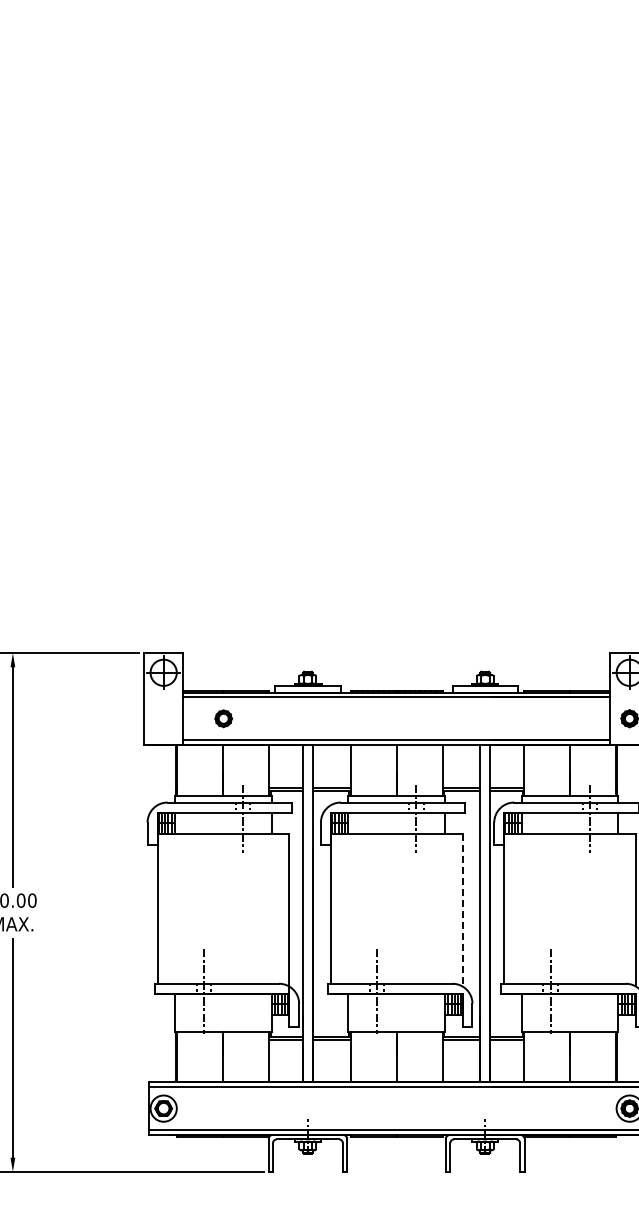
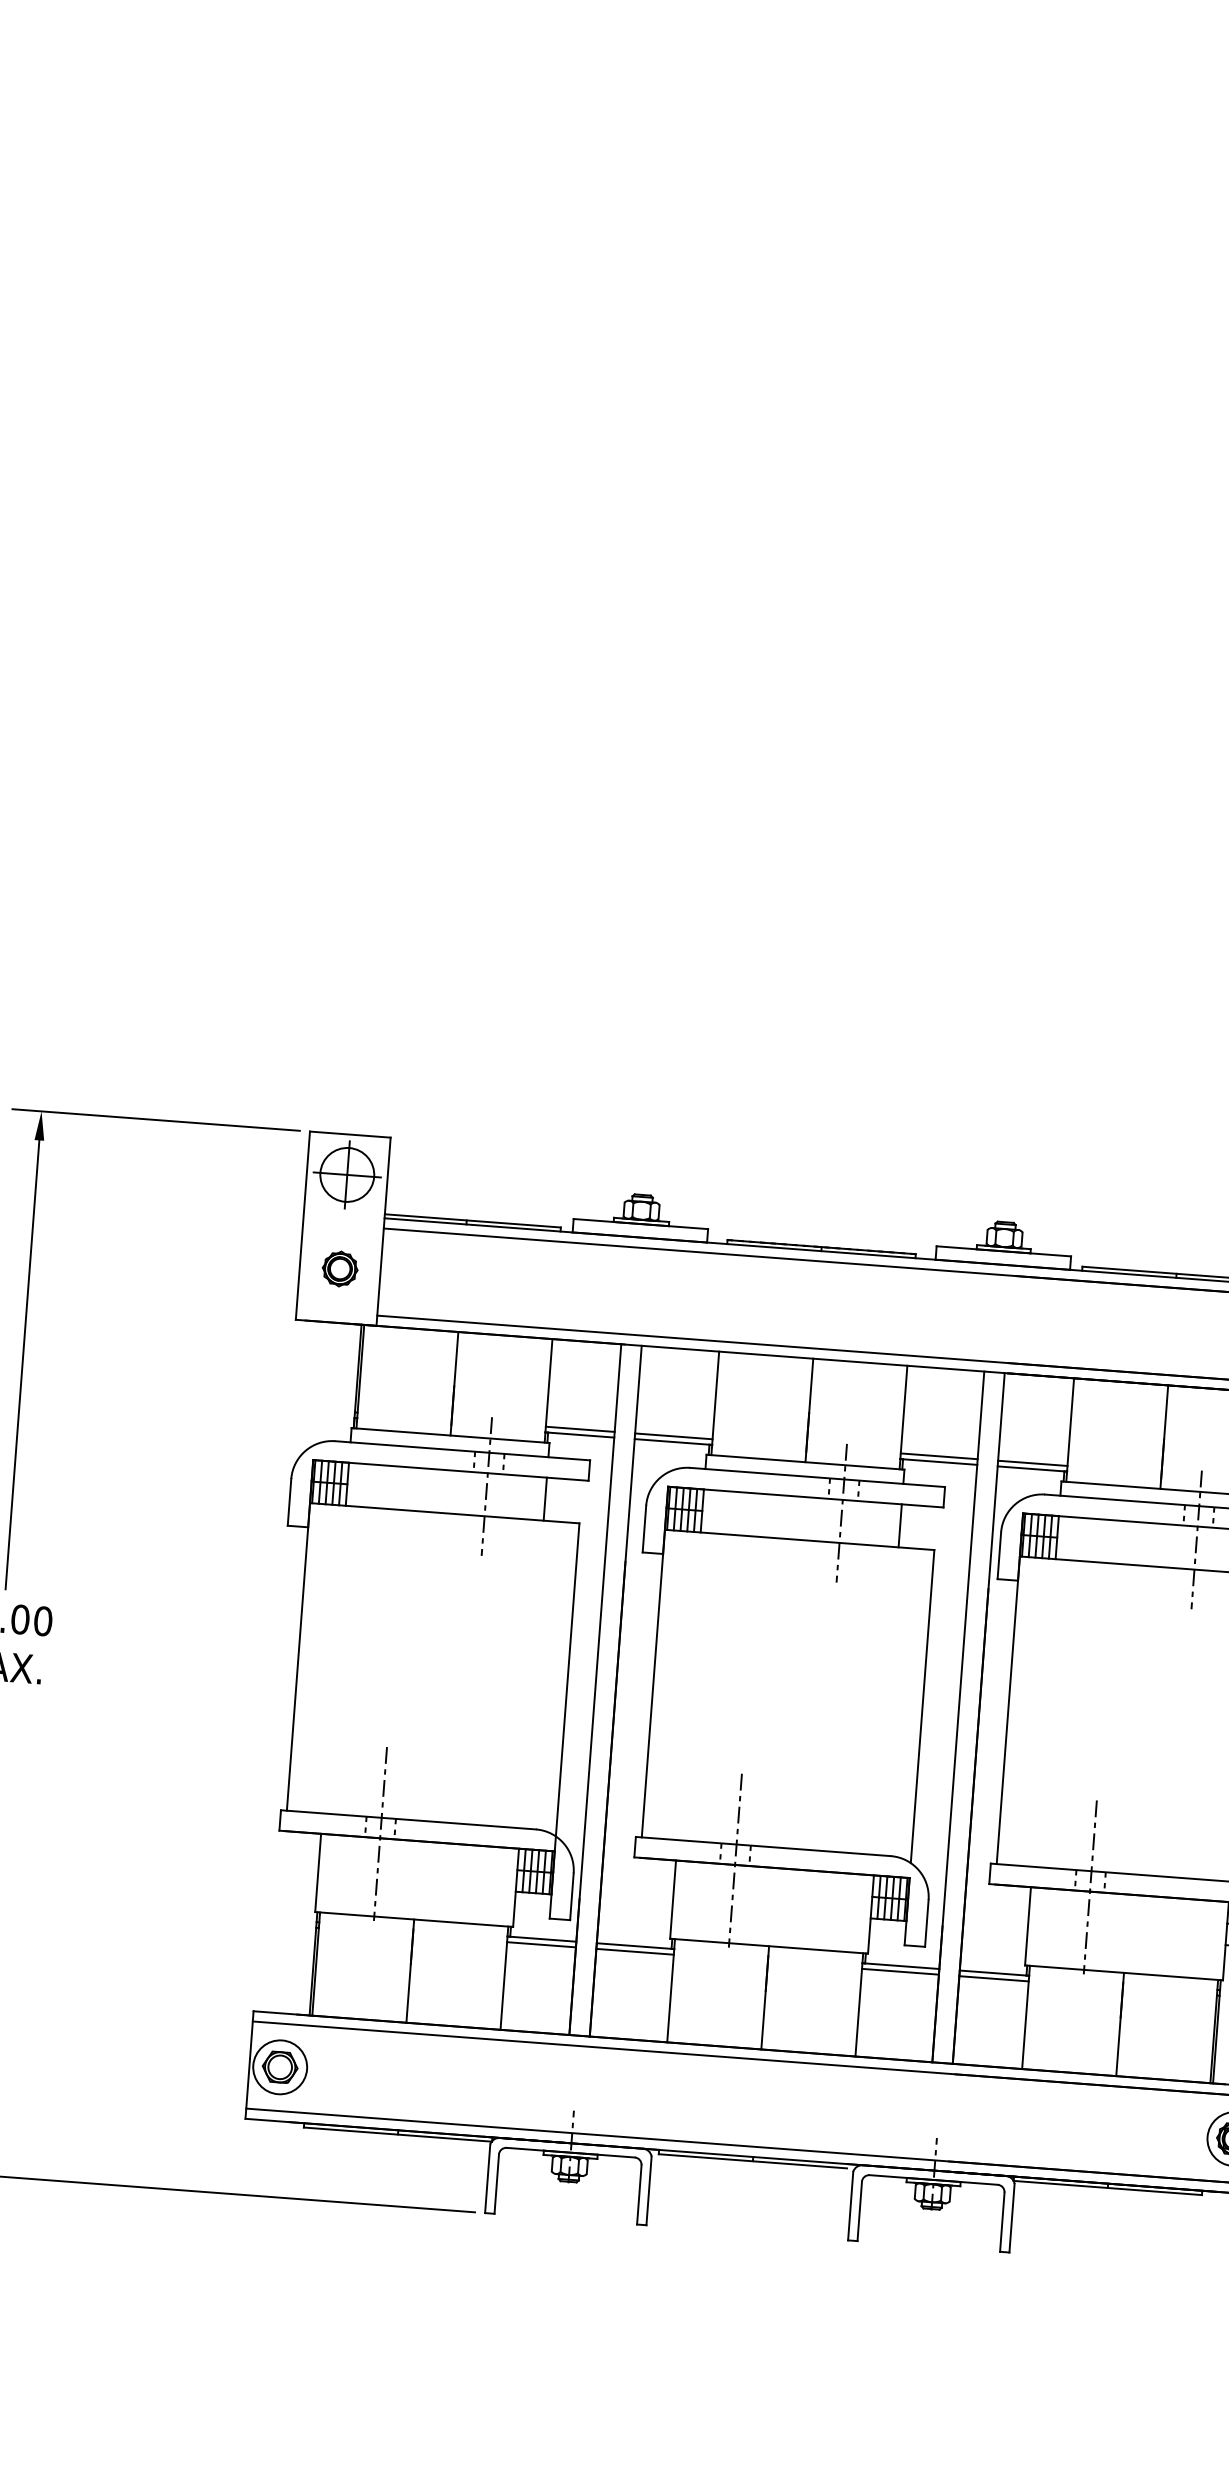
part: (223, 718) -> (339, 1268), moved
line: (462, 910) -> (922, 1707), dashed -> solid

